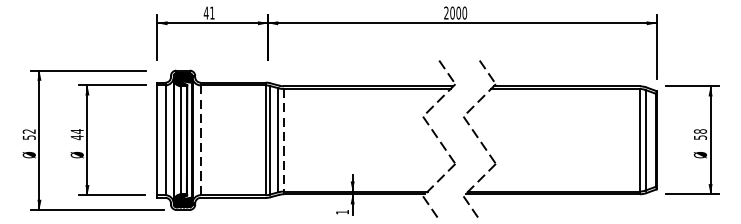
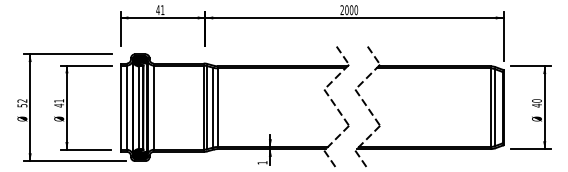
text: (77, 130) -> (59, 100), 44 -> 41
text: (699, 134) -> (536, 103), 58 -> 40
line: (200, 141) -> (153, 108), dashed -> solid
line: (283, 141) -> (217, 108), dashed -> solid

